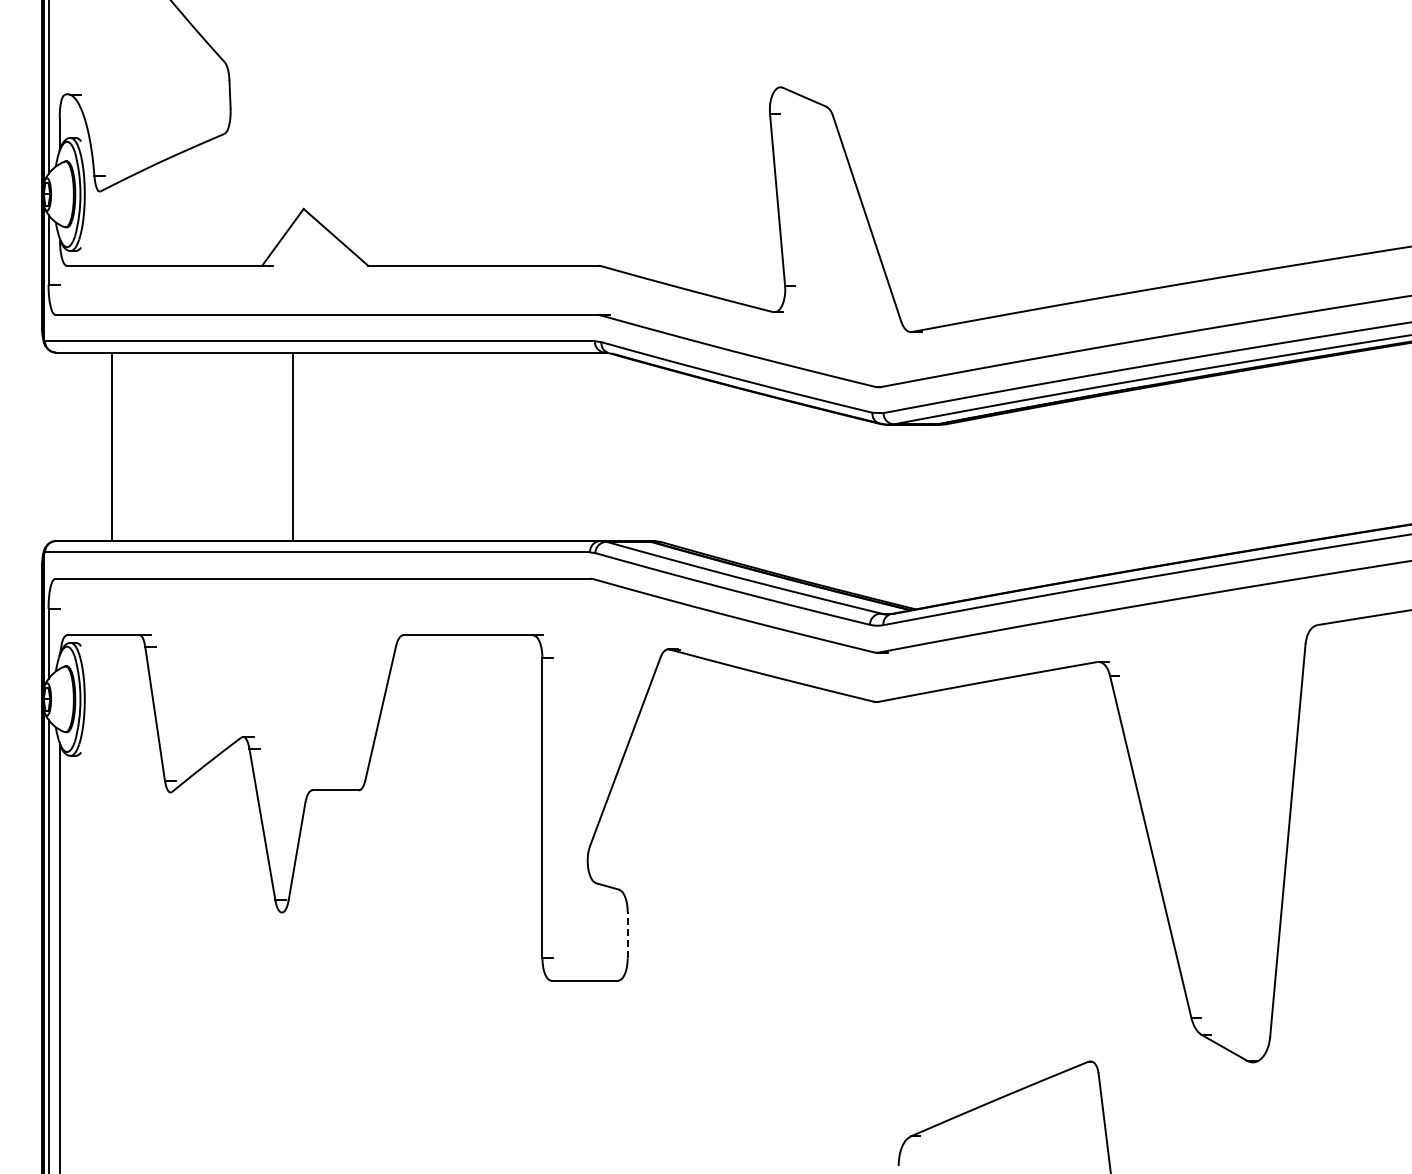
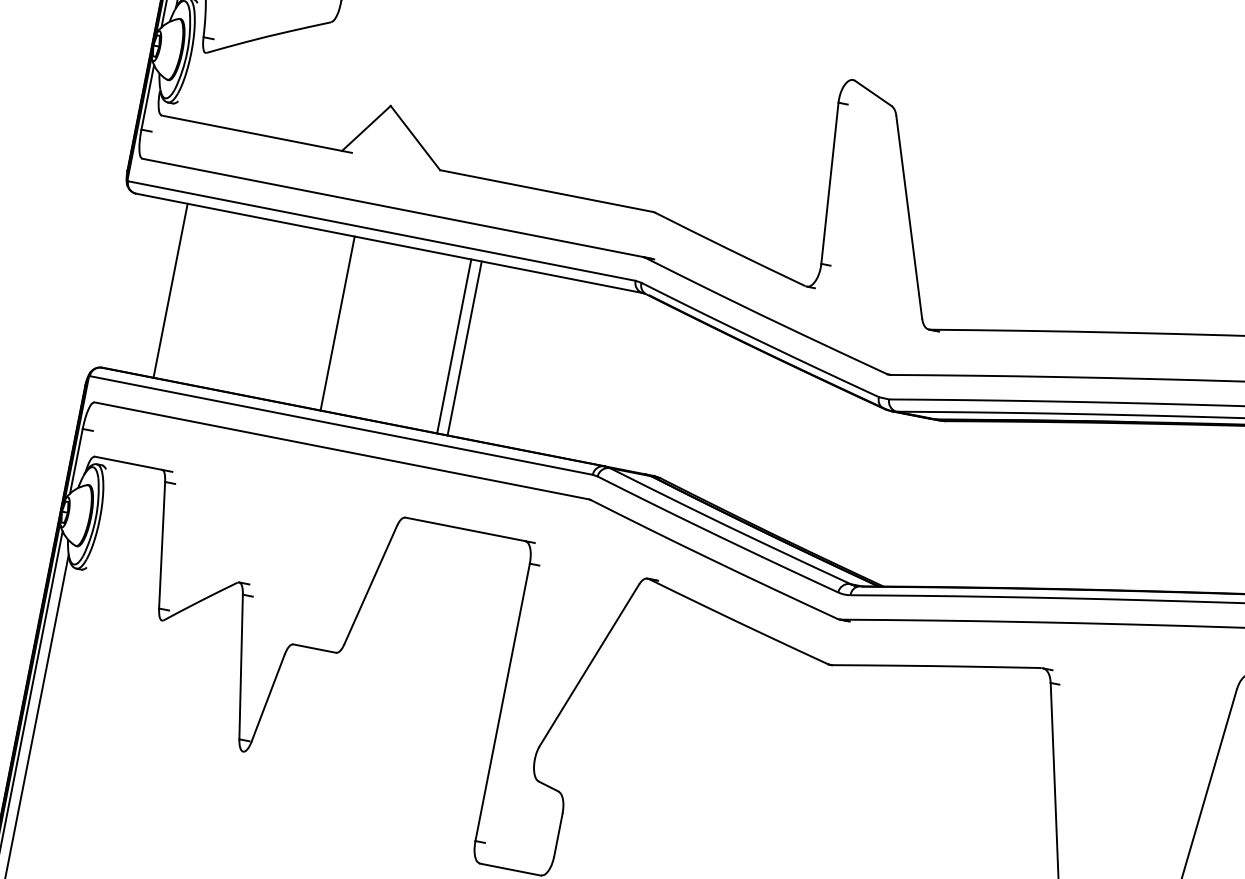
line: (419, 446) -> (454, 346), added
line: (430, 446) -> (464, 348), added
line: (627, 934) -> (558, 834), dashed -> solid

